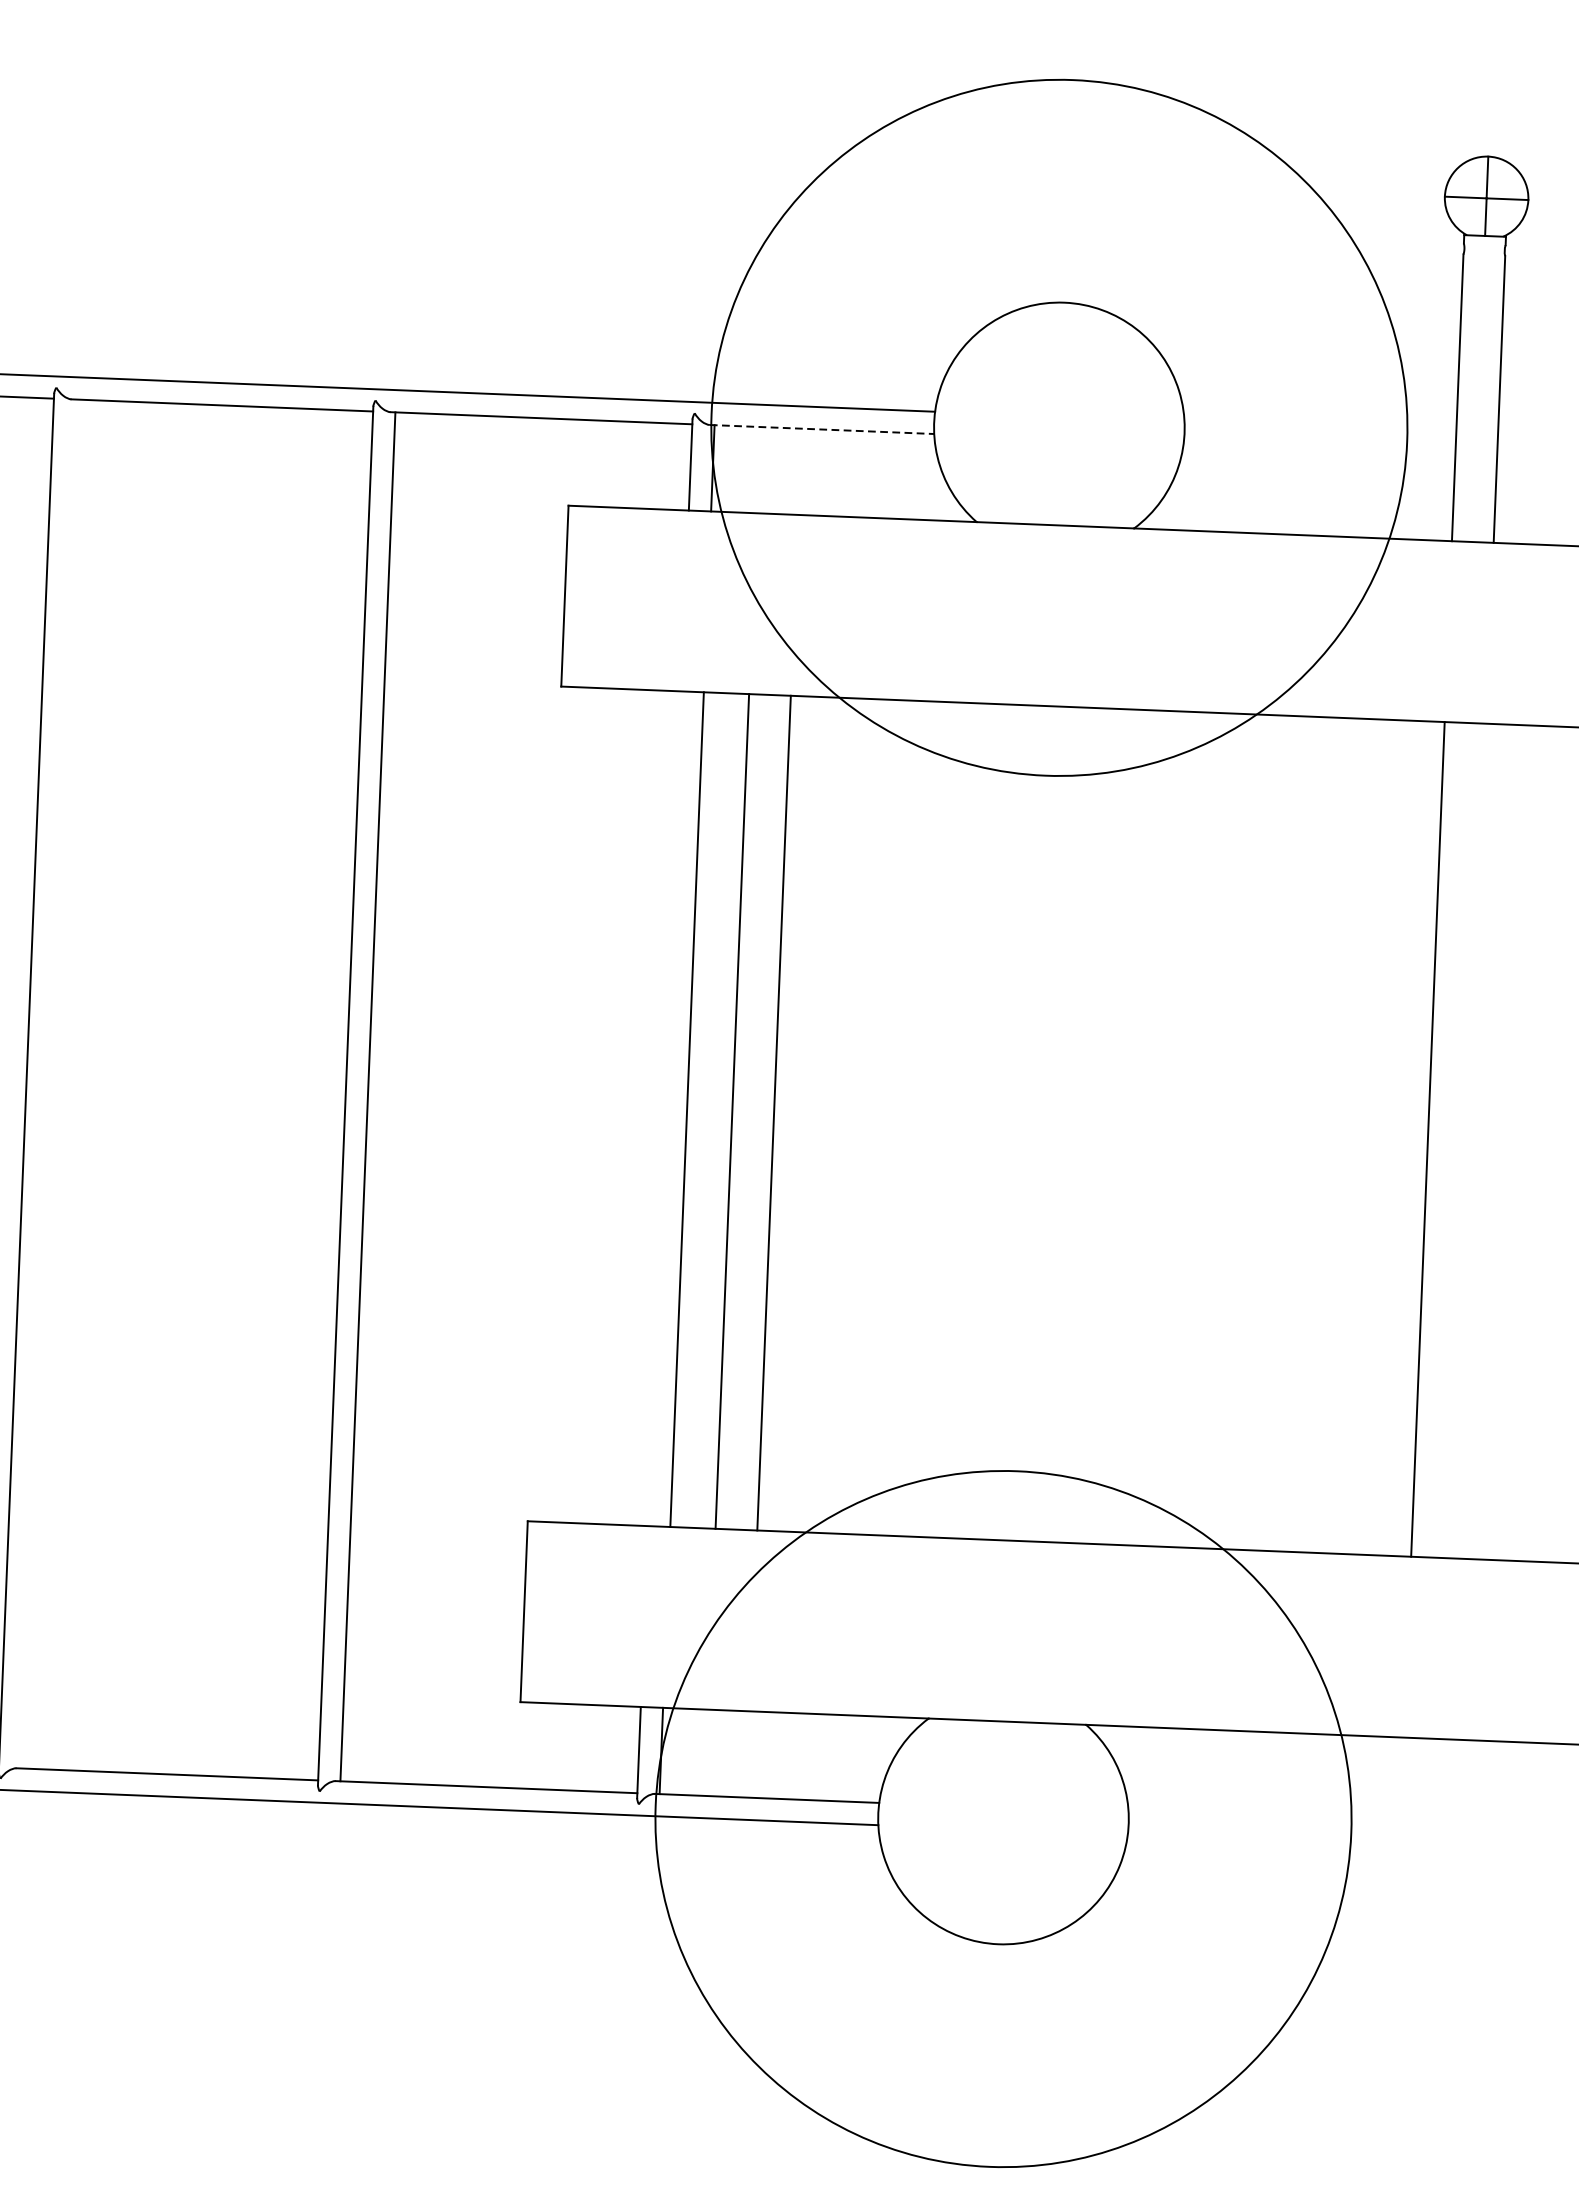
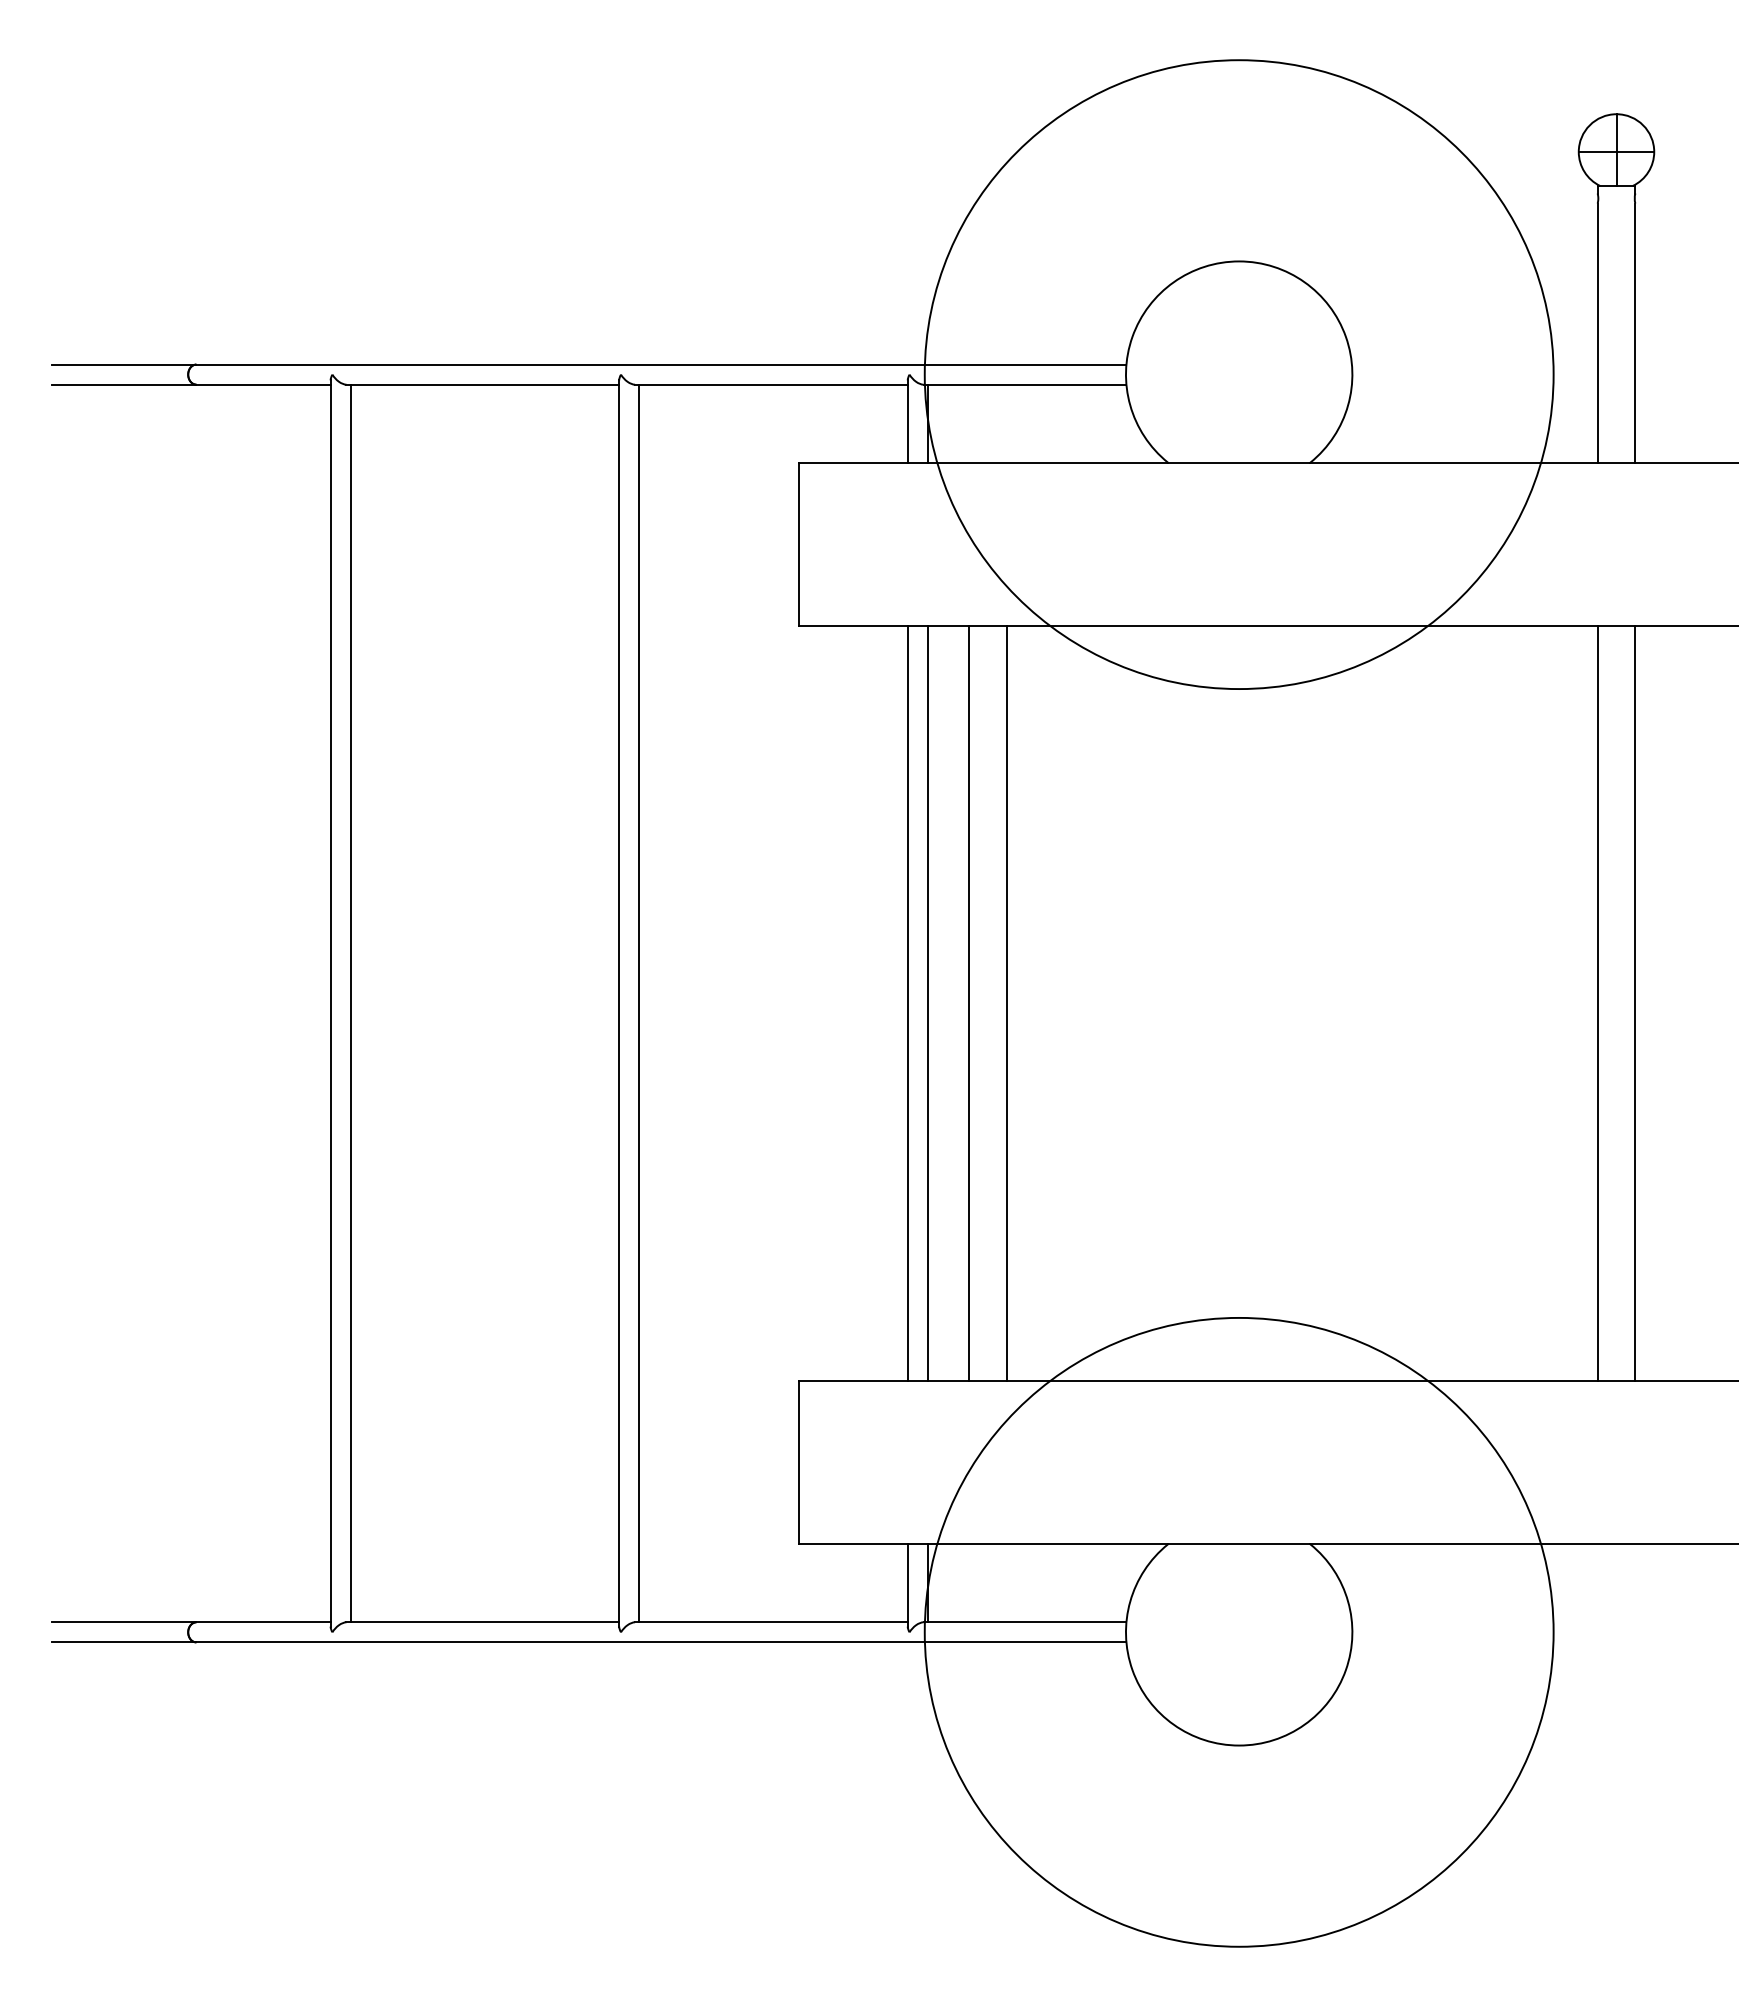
line: (822, 429) -> (1025, 384), dashed -> solid
line: (48, 1084) -> (350, 1003), added
line: (664, 1108) -> (907, 1003), added
line: (1469, 1141) -> (1635, 1003), added

